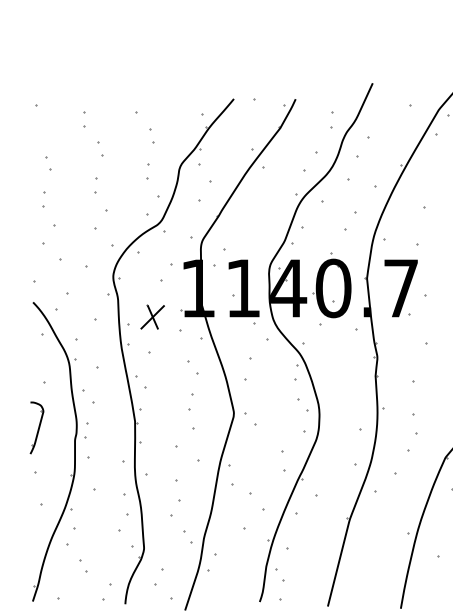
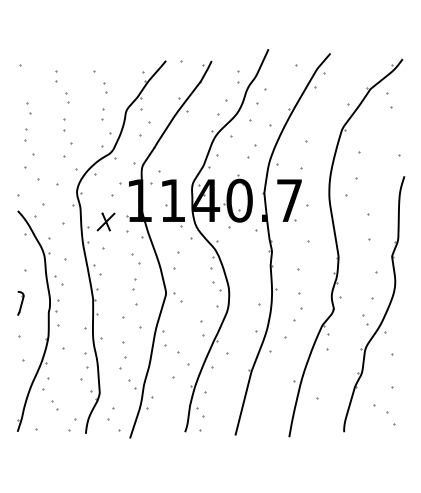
part: (36, 427) -> (20, 303), size x0.62

